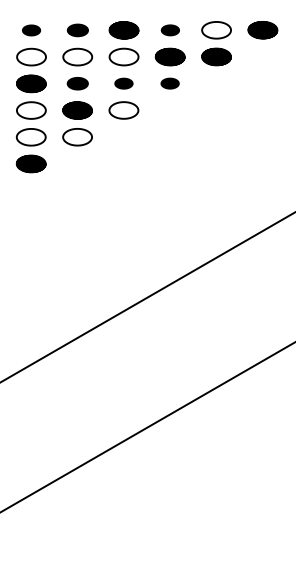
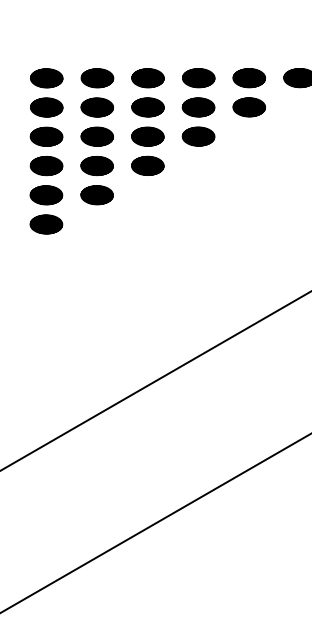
hatch: (216, 29) -> (249, 77), added
part: (31, 30) -> (46, 78), size x1.67
part: (77, 30) -> (97, 78), size x1.43
part: (170, 30) -> (198, 78), size x1.67
hatch: (31, 56) -> (46, 106), added
hatch: (77, 56) -> (97, 106), added
hatch: (123, 56) -> (147, 106), added
part: (77, 83) -> (97, 136), size x1.43
part: (123, 83) -> (147, 136), size x1.67
part: (169, 83) -> (197, 136), size x1.67
hatch: (30, 110) -> (45, 165), added
hatch: (123, 110) -> (147, 165), added
hatch: (30, 136) -> (45, 194), added
hatch: (77, 136) -> (97, 194), added

